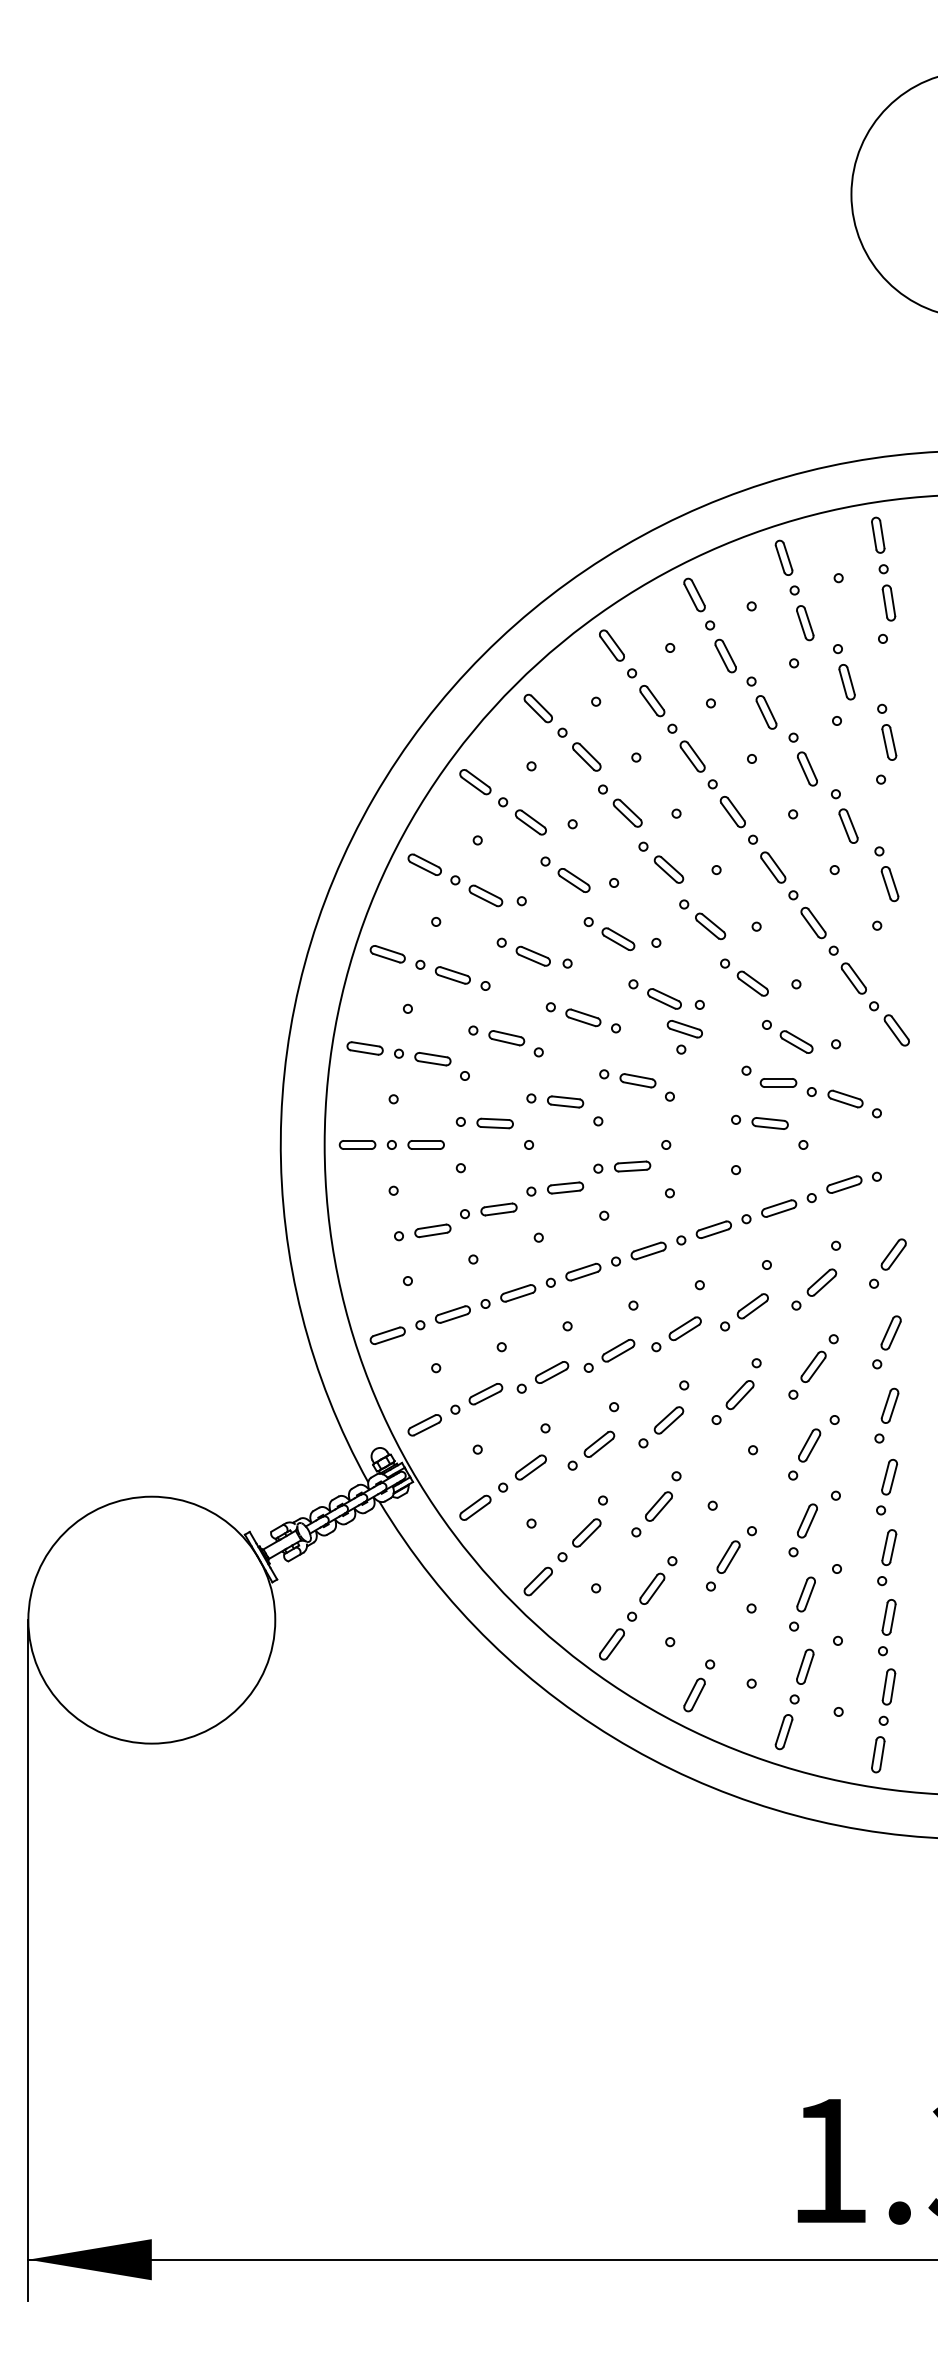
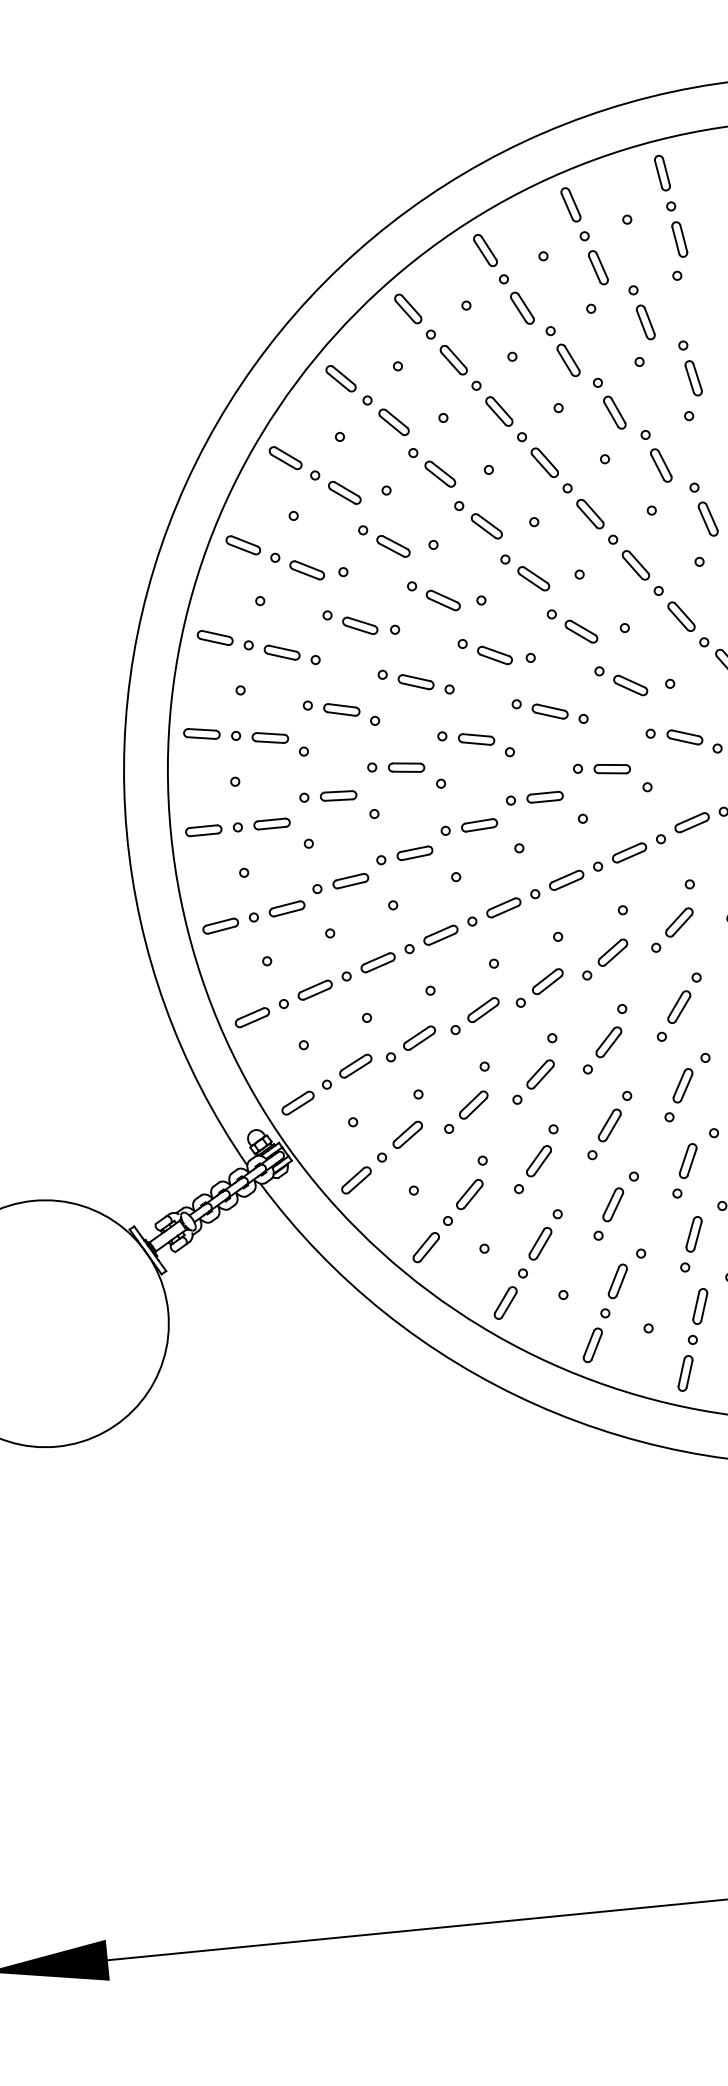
part: (684, 1029) -> (549, 711), moved
part: (778, 1082) -> (545, 796), moved
part: (364, 1241) -> (220, 926), added
part: (732, 1477) -> (609, 1125), added
part: (725, 1633) -> (617, 1281), added

